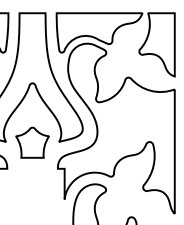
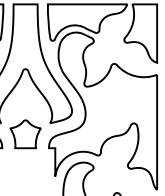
part: (32, 142) -> (25, 134), moved

